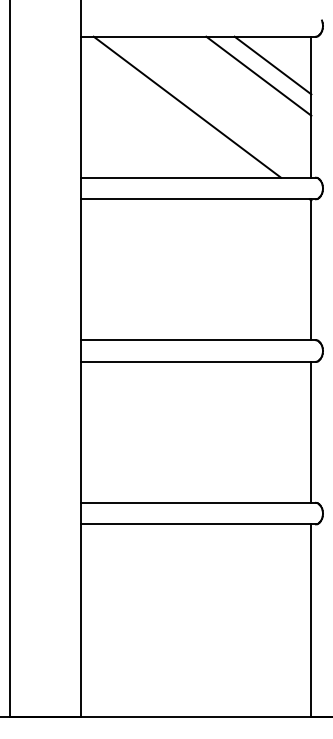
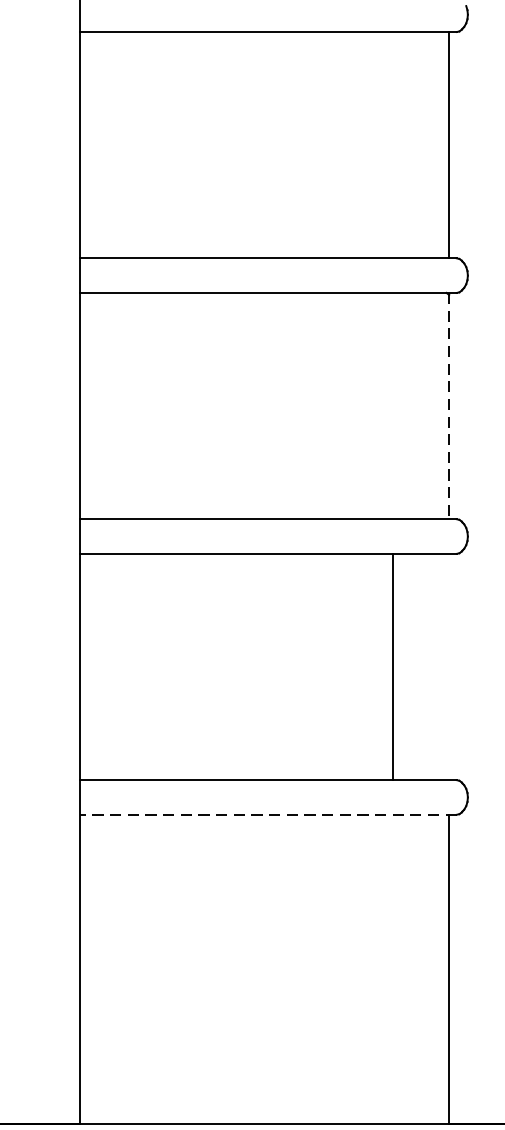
line: (272, 65) -> (386, 78), removed
line: (258, 75) -> (364, 94), removed
line: (187, 106) -> (250, 144), removed
line: (311, 269) -> (449, 405), solid -> dashed
line: (311, 431) -> (393, 665), moved
line: (198, 524) -> (268, 814), solid -> dashed

